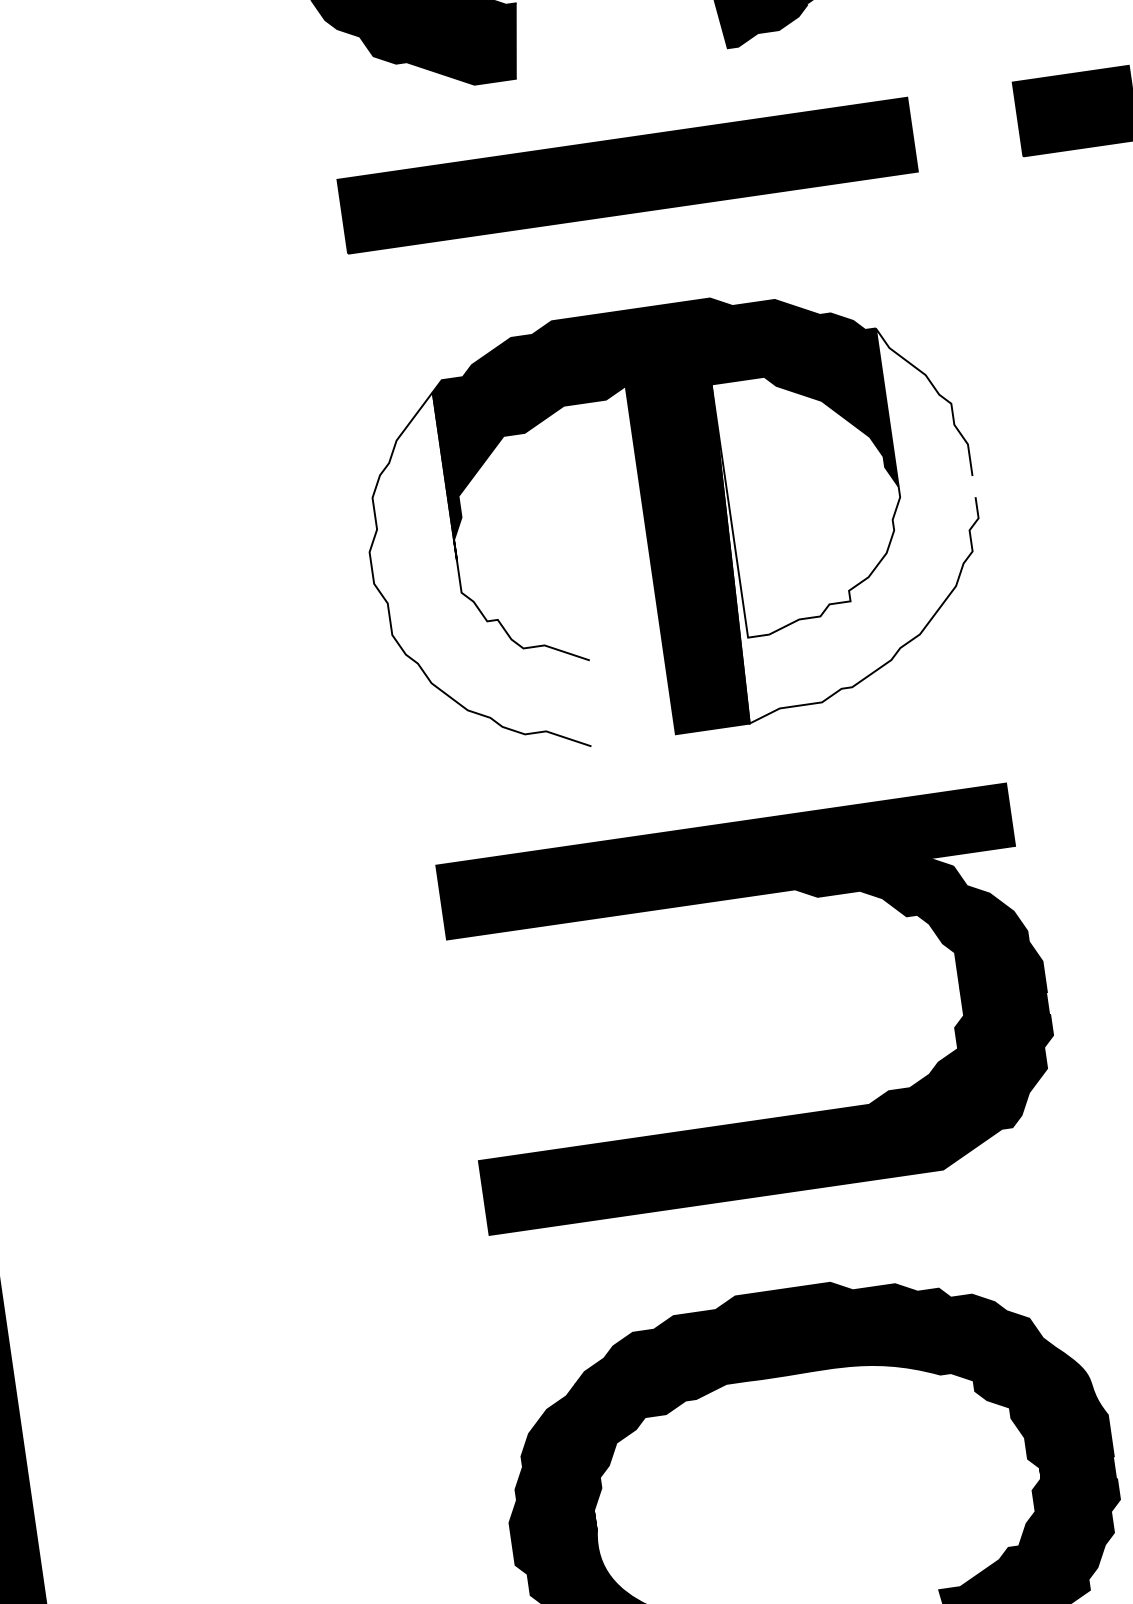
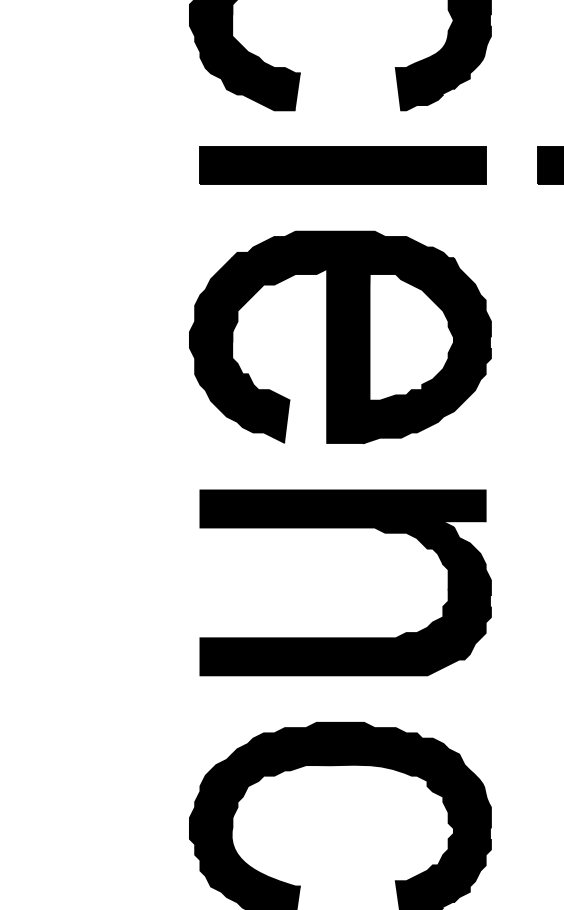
fill: (849, 520) -> (427, 350), added
fill: (473, 574) -> (239, 350), added

